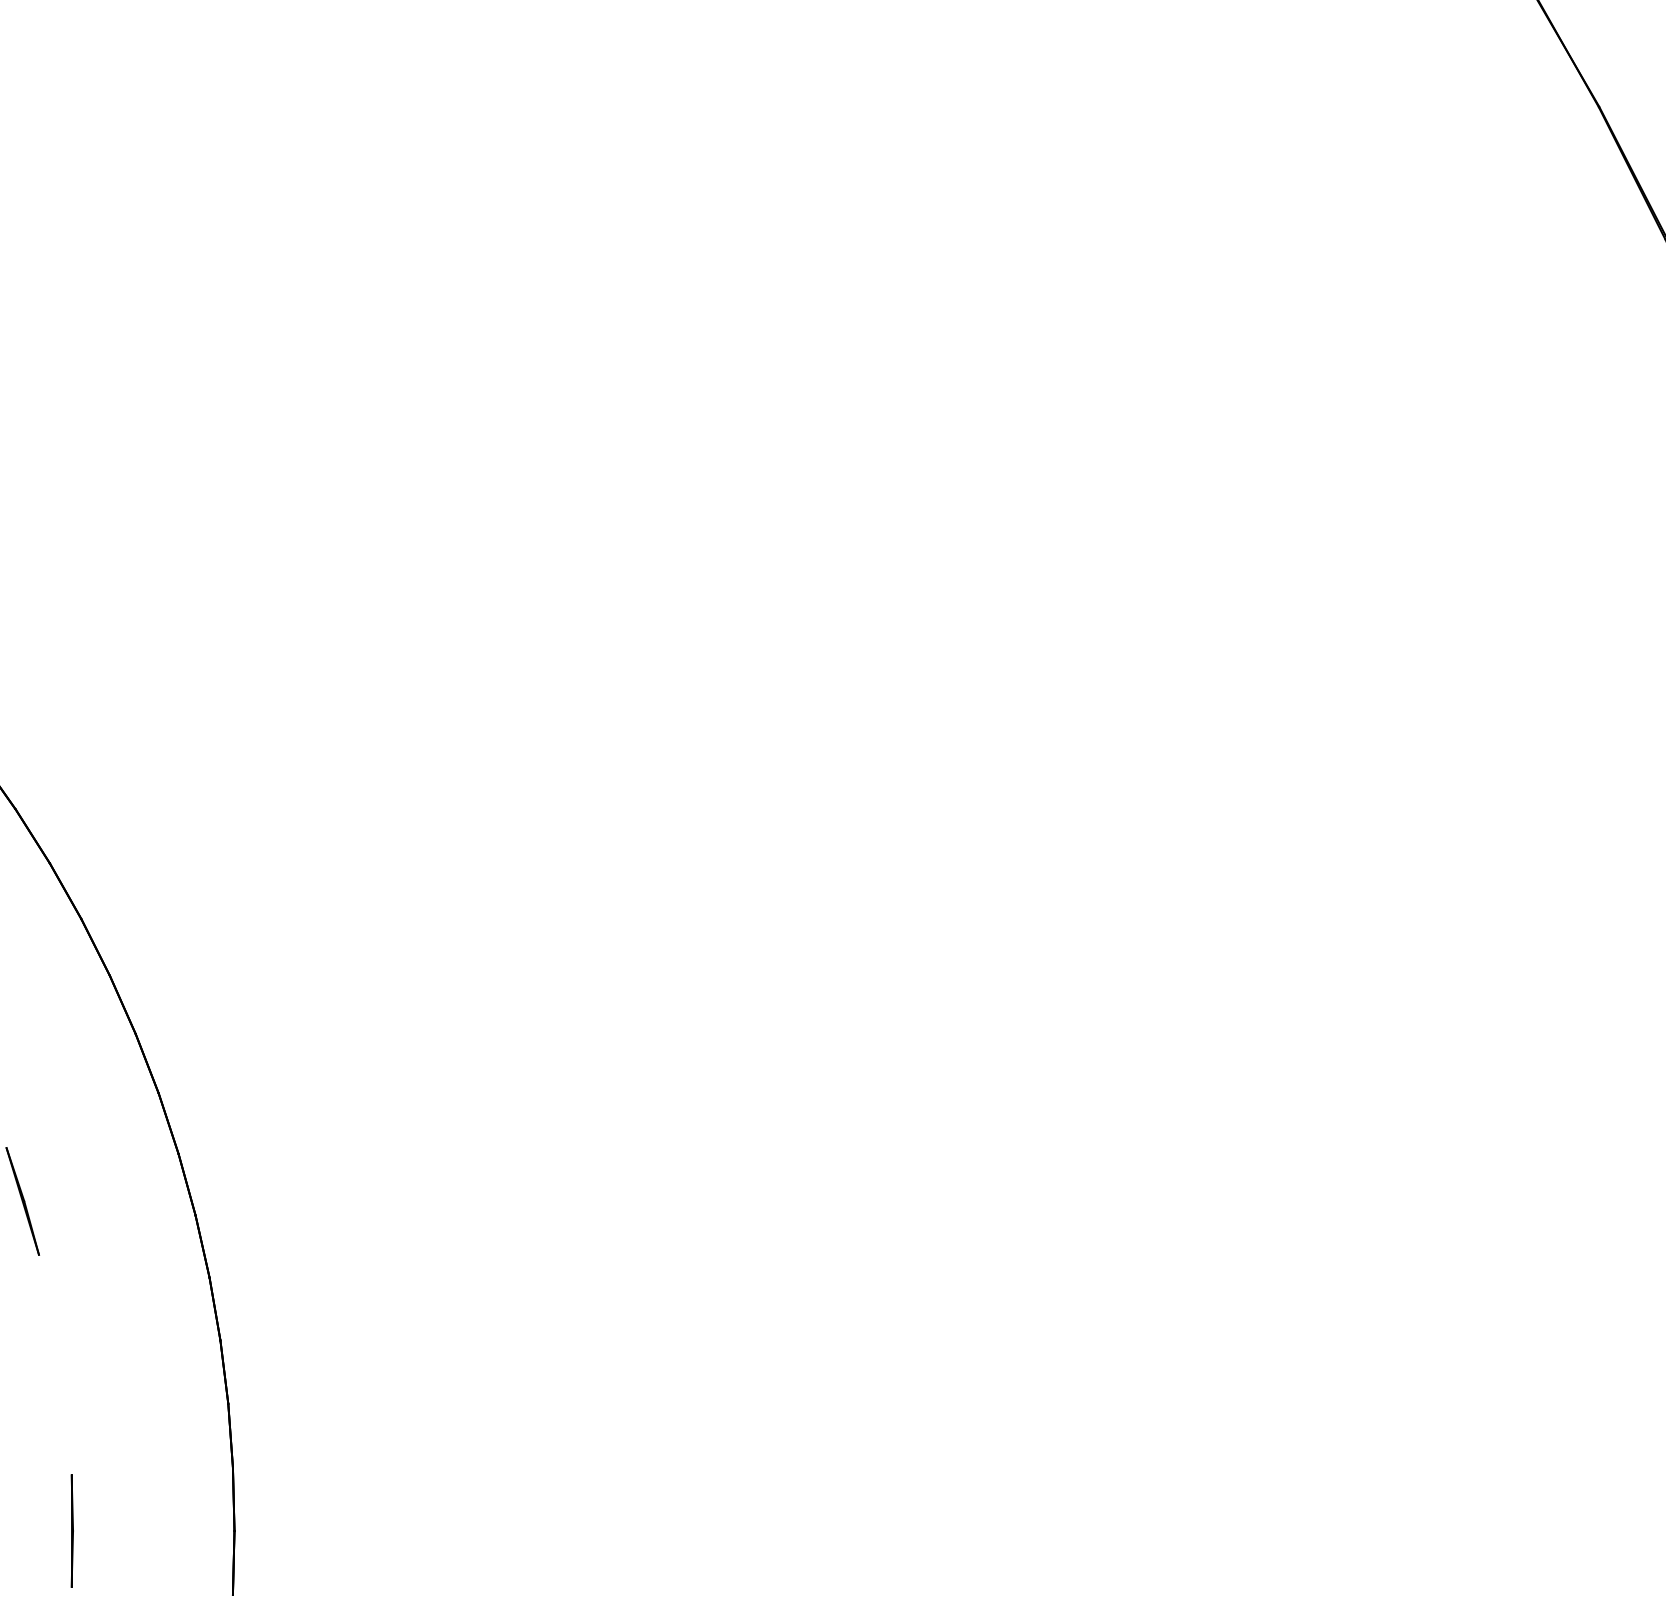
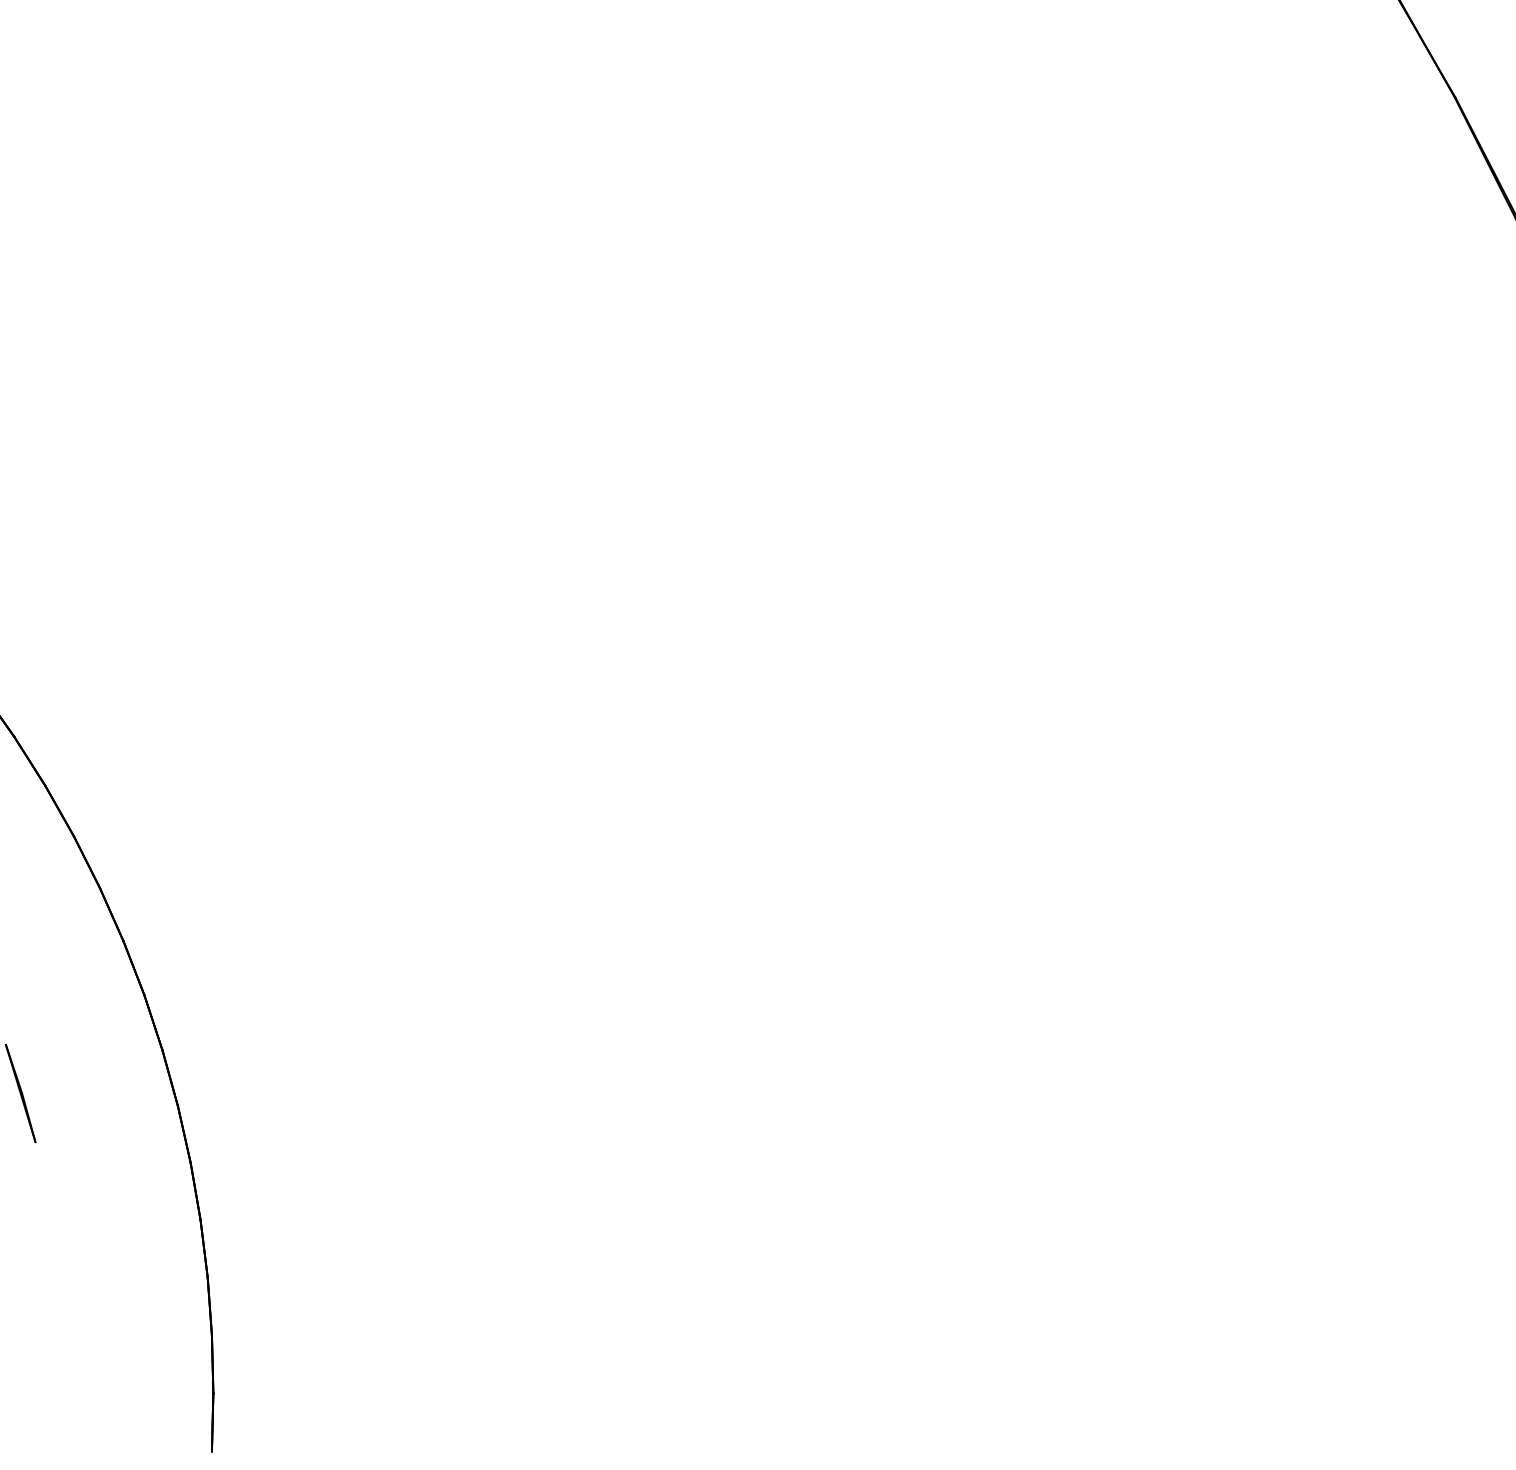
line: (72, 1531) -> (65, 1393), removed

